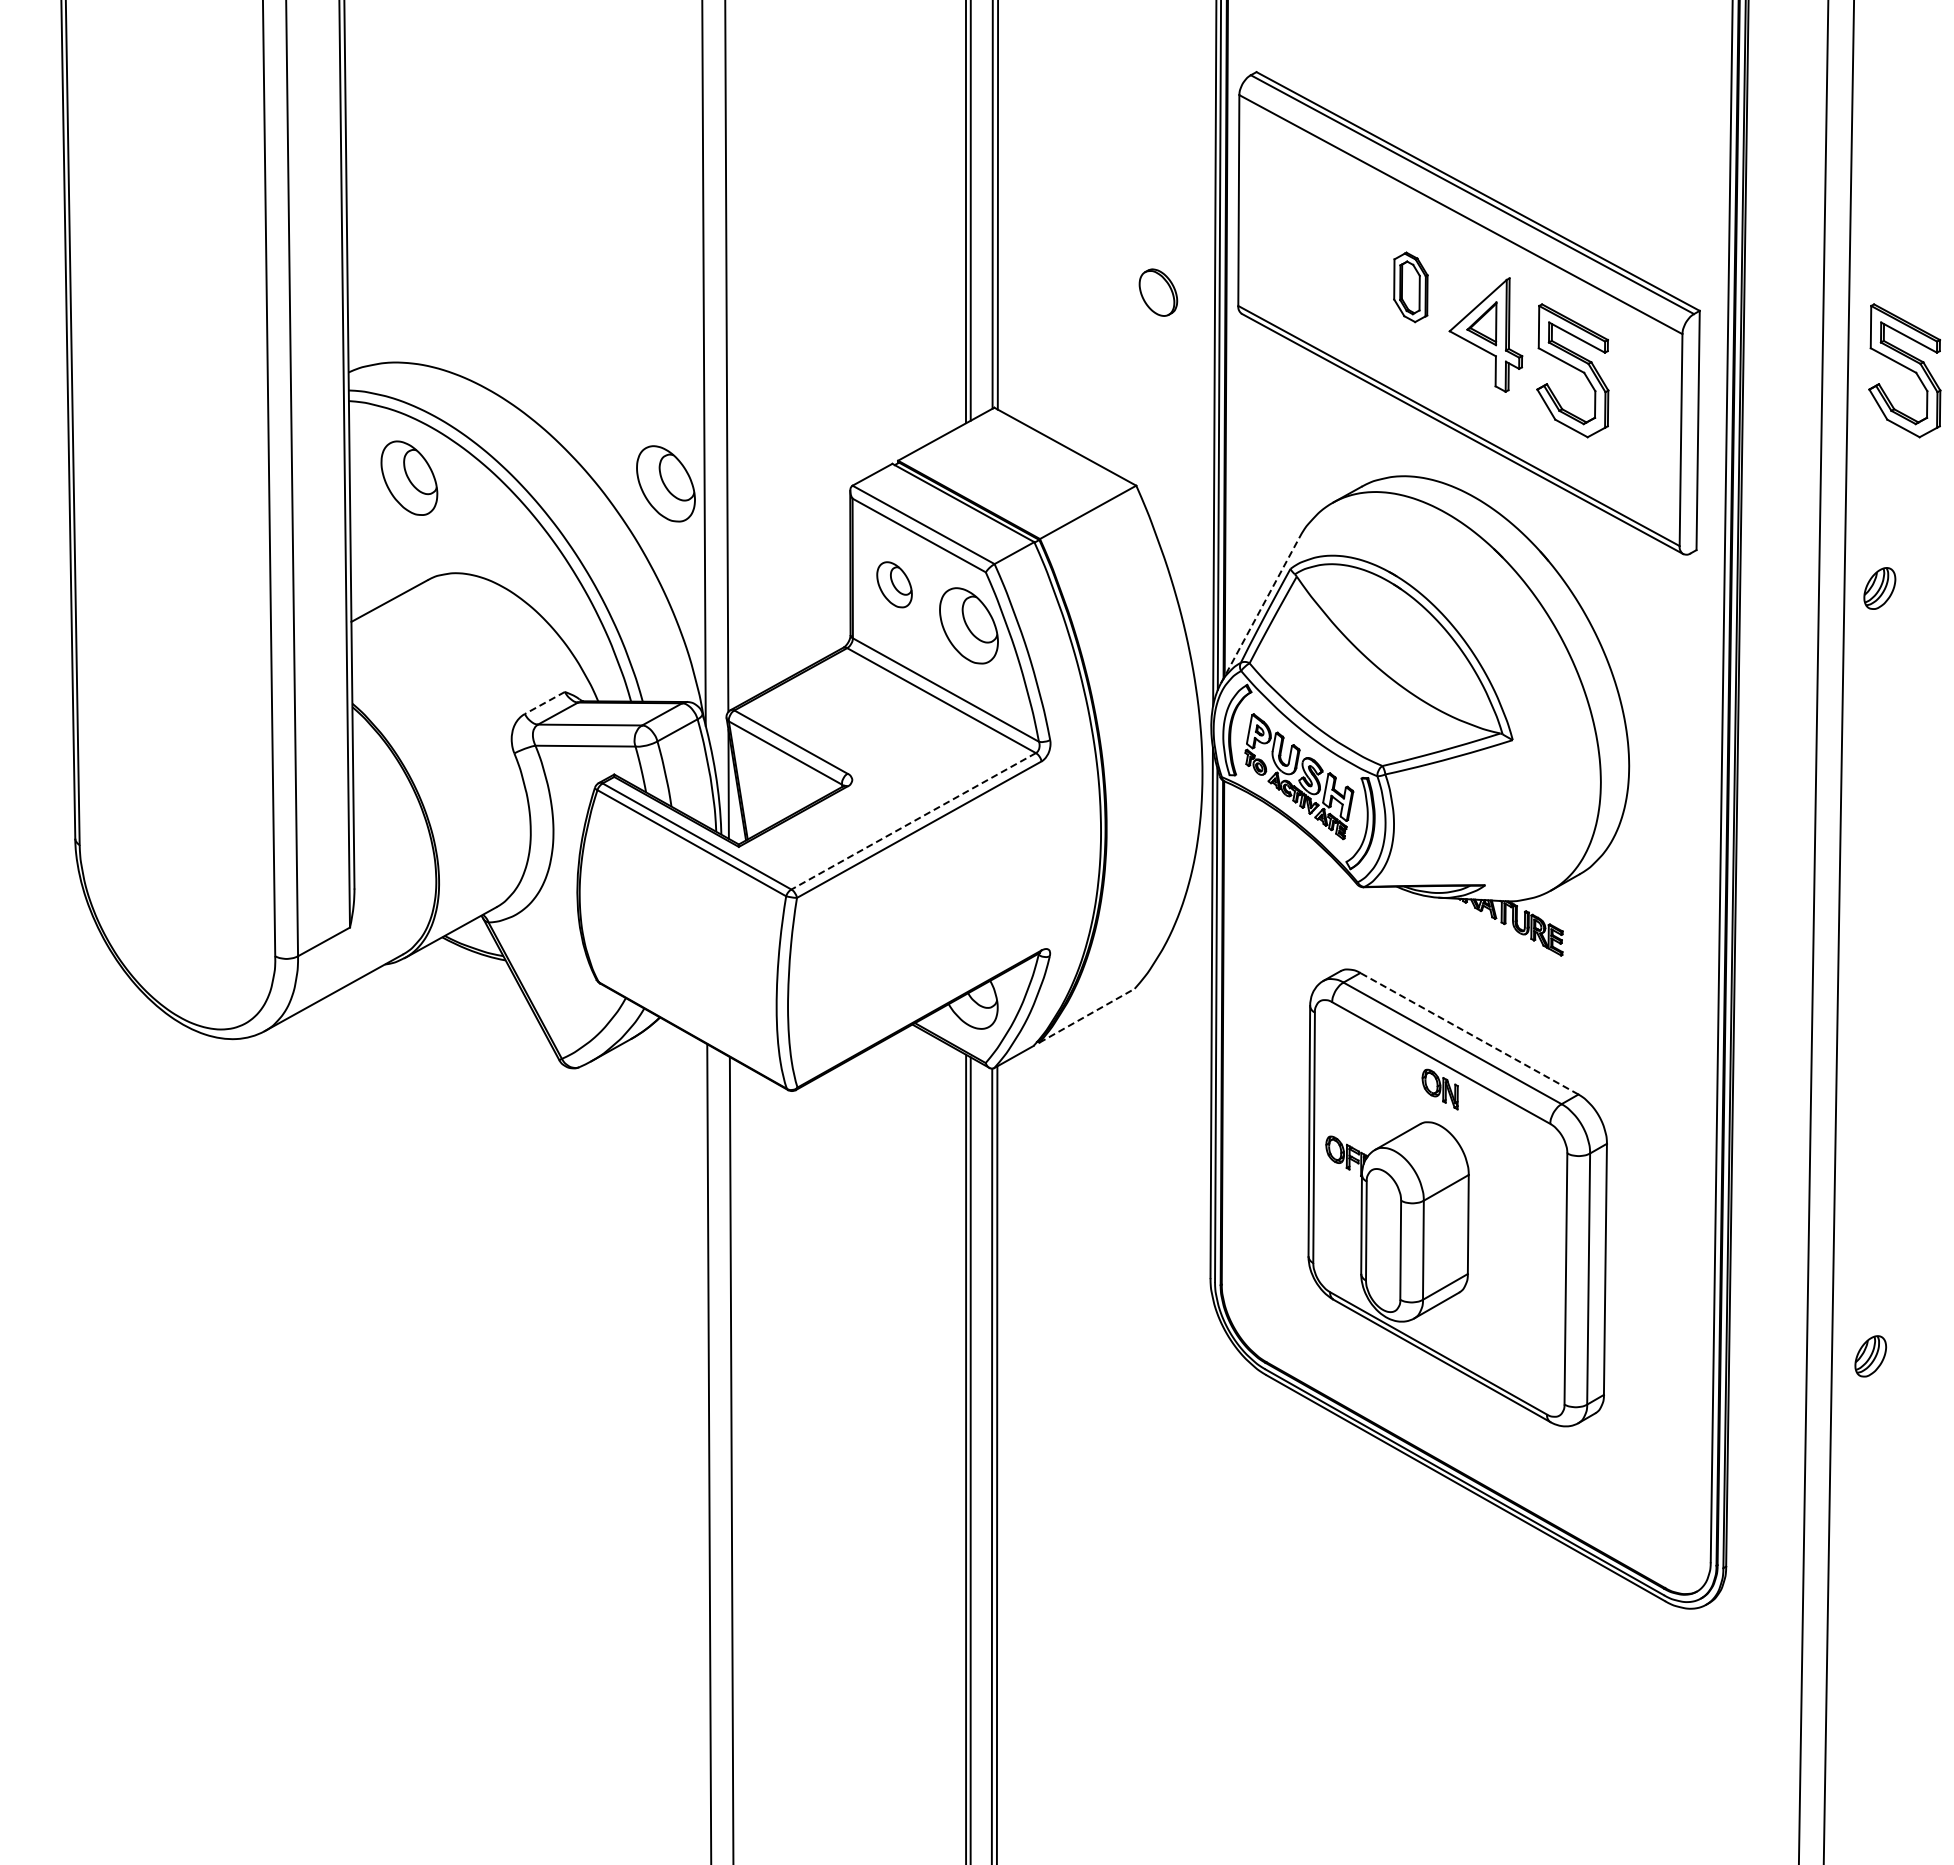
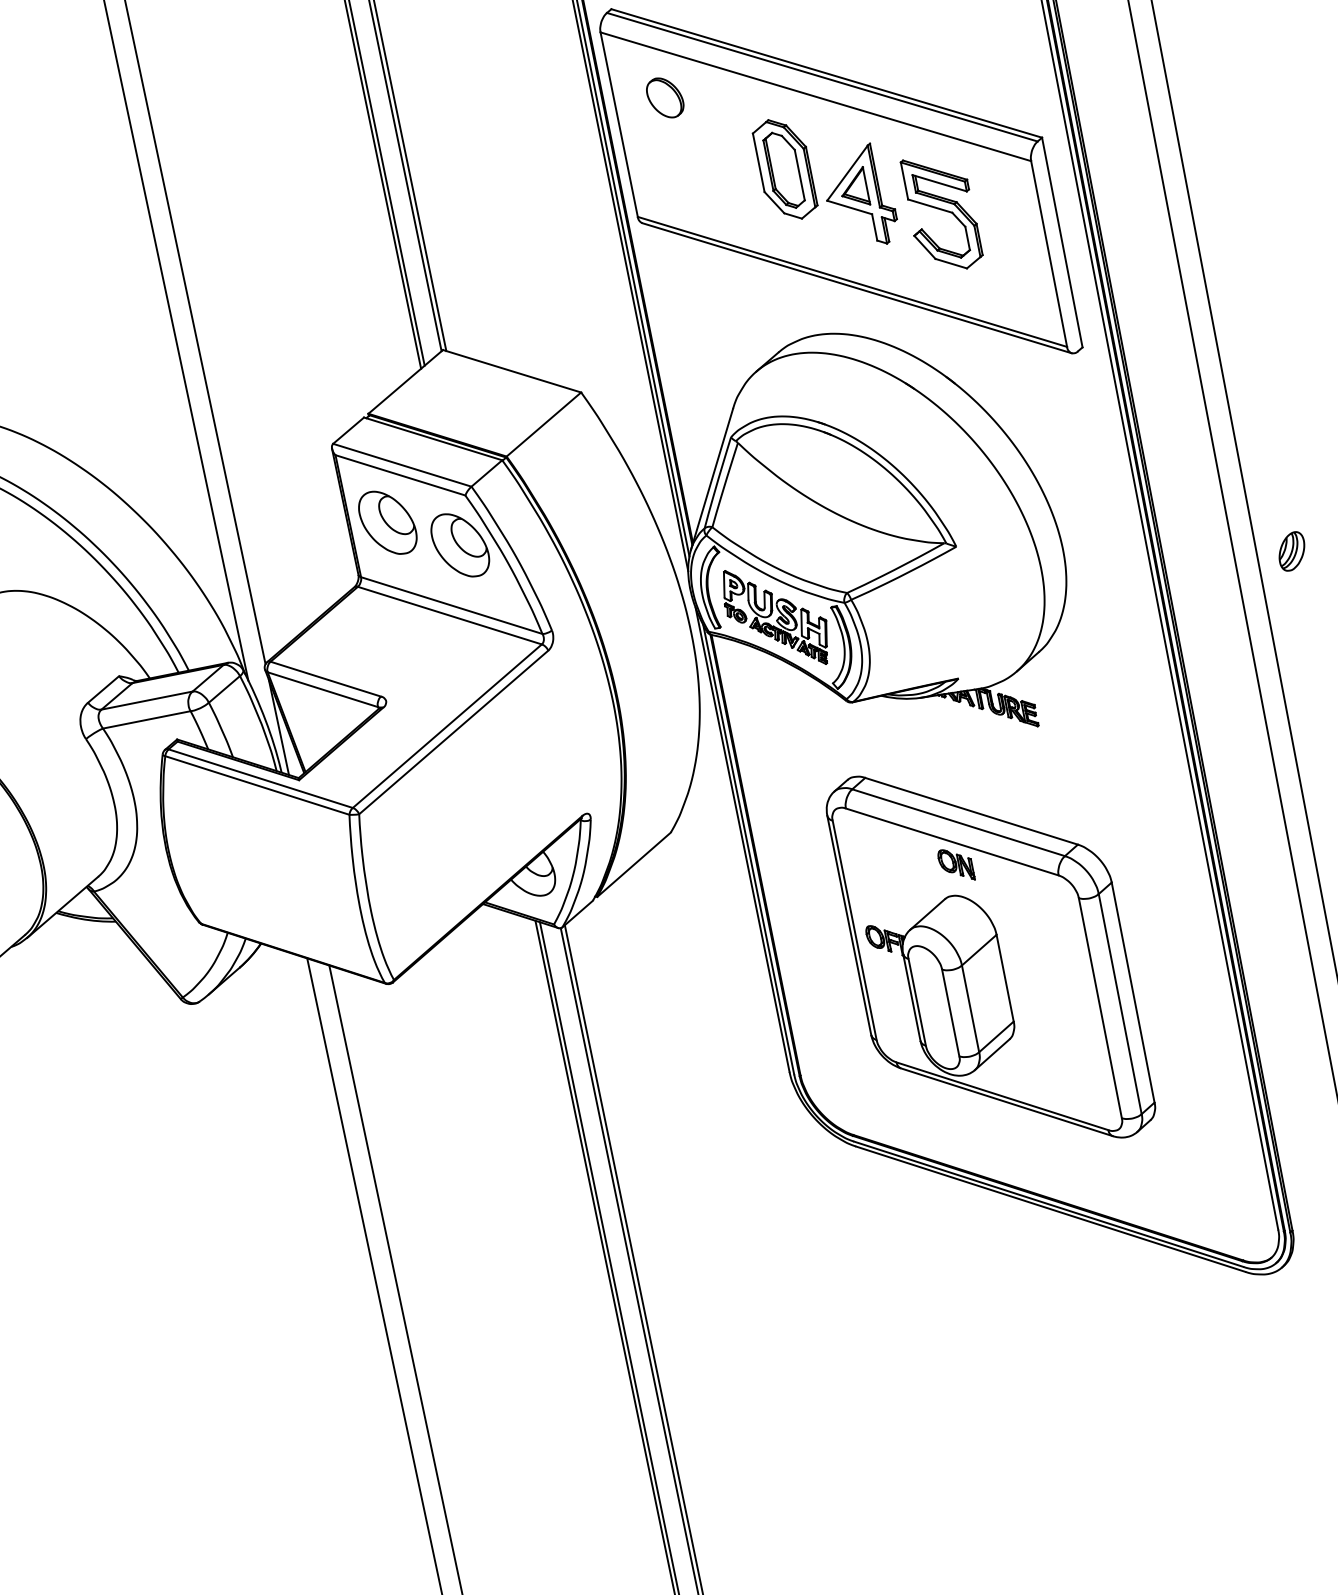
part: (1410, 287) -> (784, 169), size x1.67
part: (1158, 292) -> (665, 97), moved
part: (1904, 370) -> (1231, 152), removed
part: (665, 483) -> (169, 475), removed
part: (894, 584) -> (387, 522), size x1.67
part: (1879, 588) -> (1291, 551), moved
line: (1260, 610) -> (712, 479), dashed -> solid
line: (544, 702) -> (103, 689), dashed -> solid
line: (913, 821) -> (447, 726), dashed -> solid
line: (1087, 1015) -> (634, 864), dashed -> solid
line: (1469, 1033) -> (971, 811), dashed -> solid

